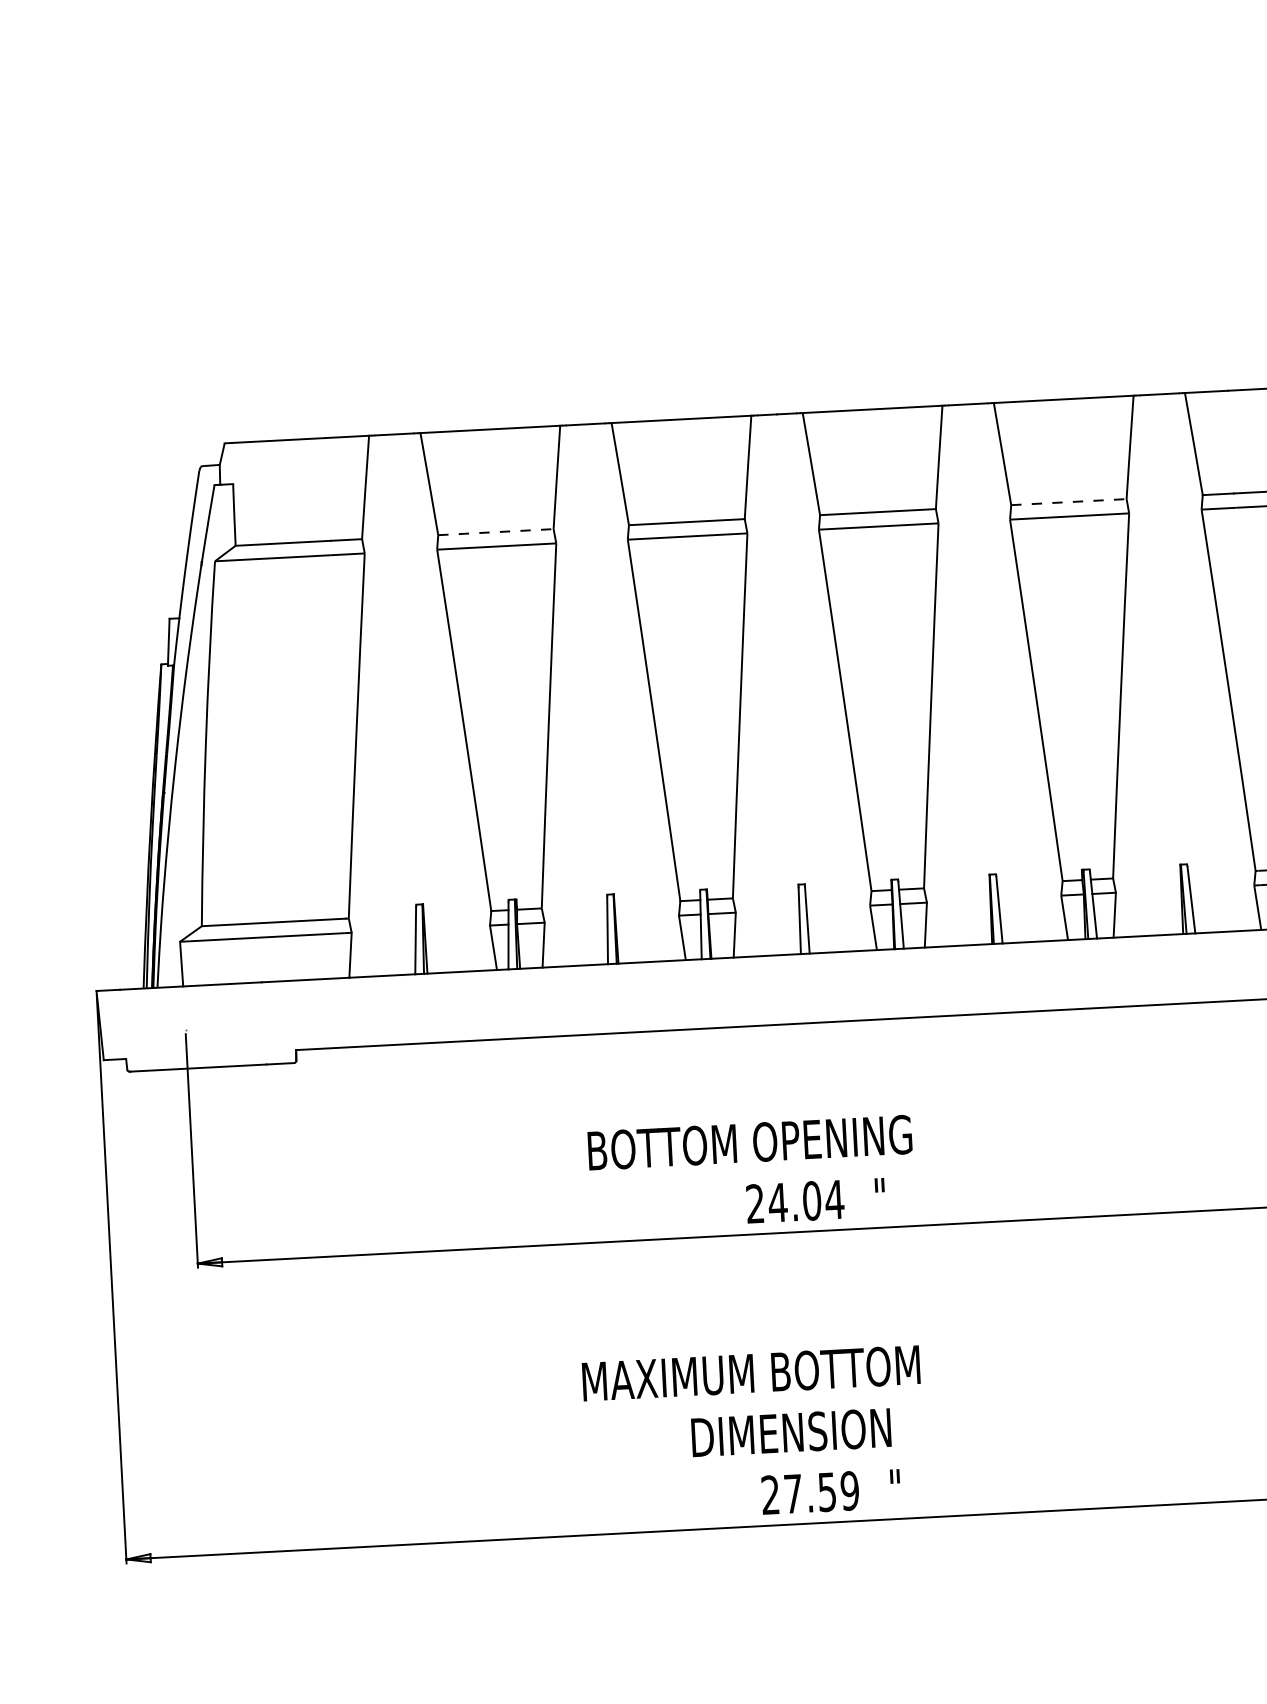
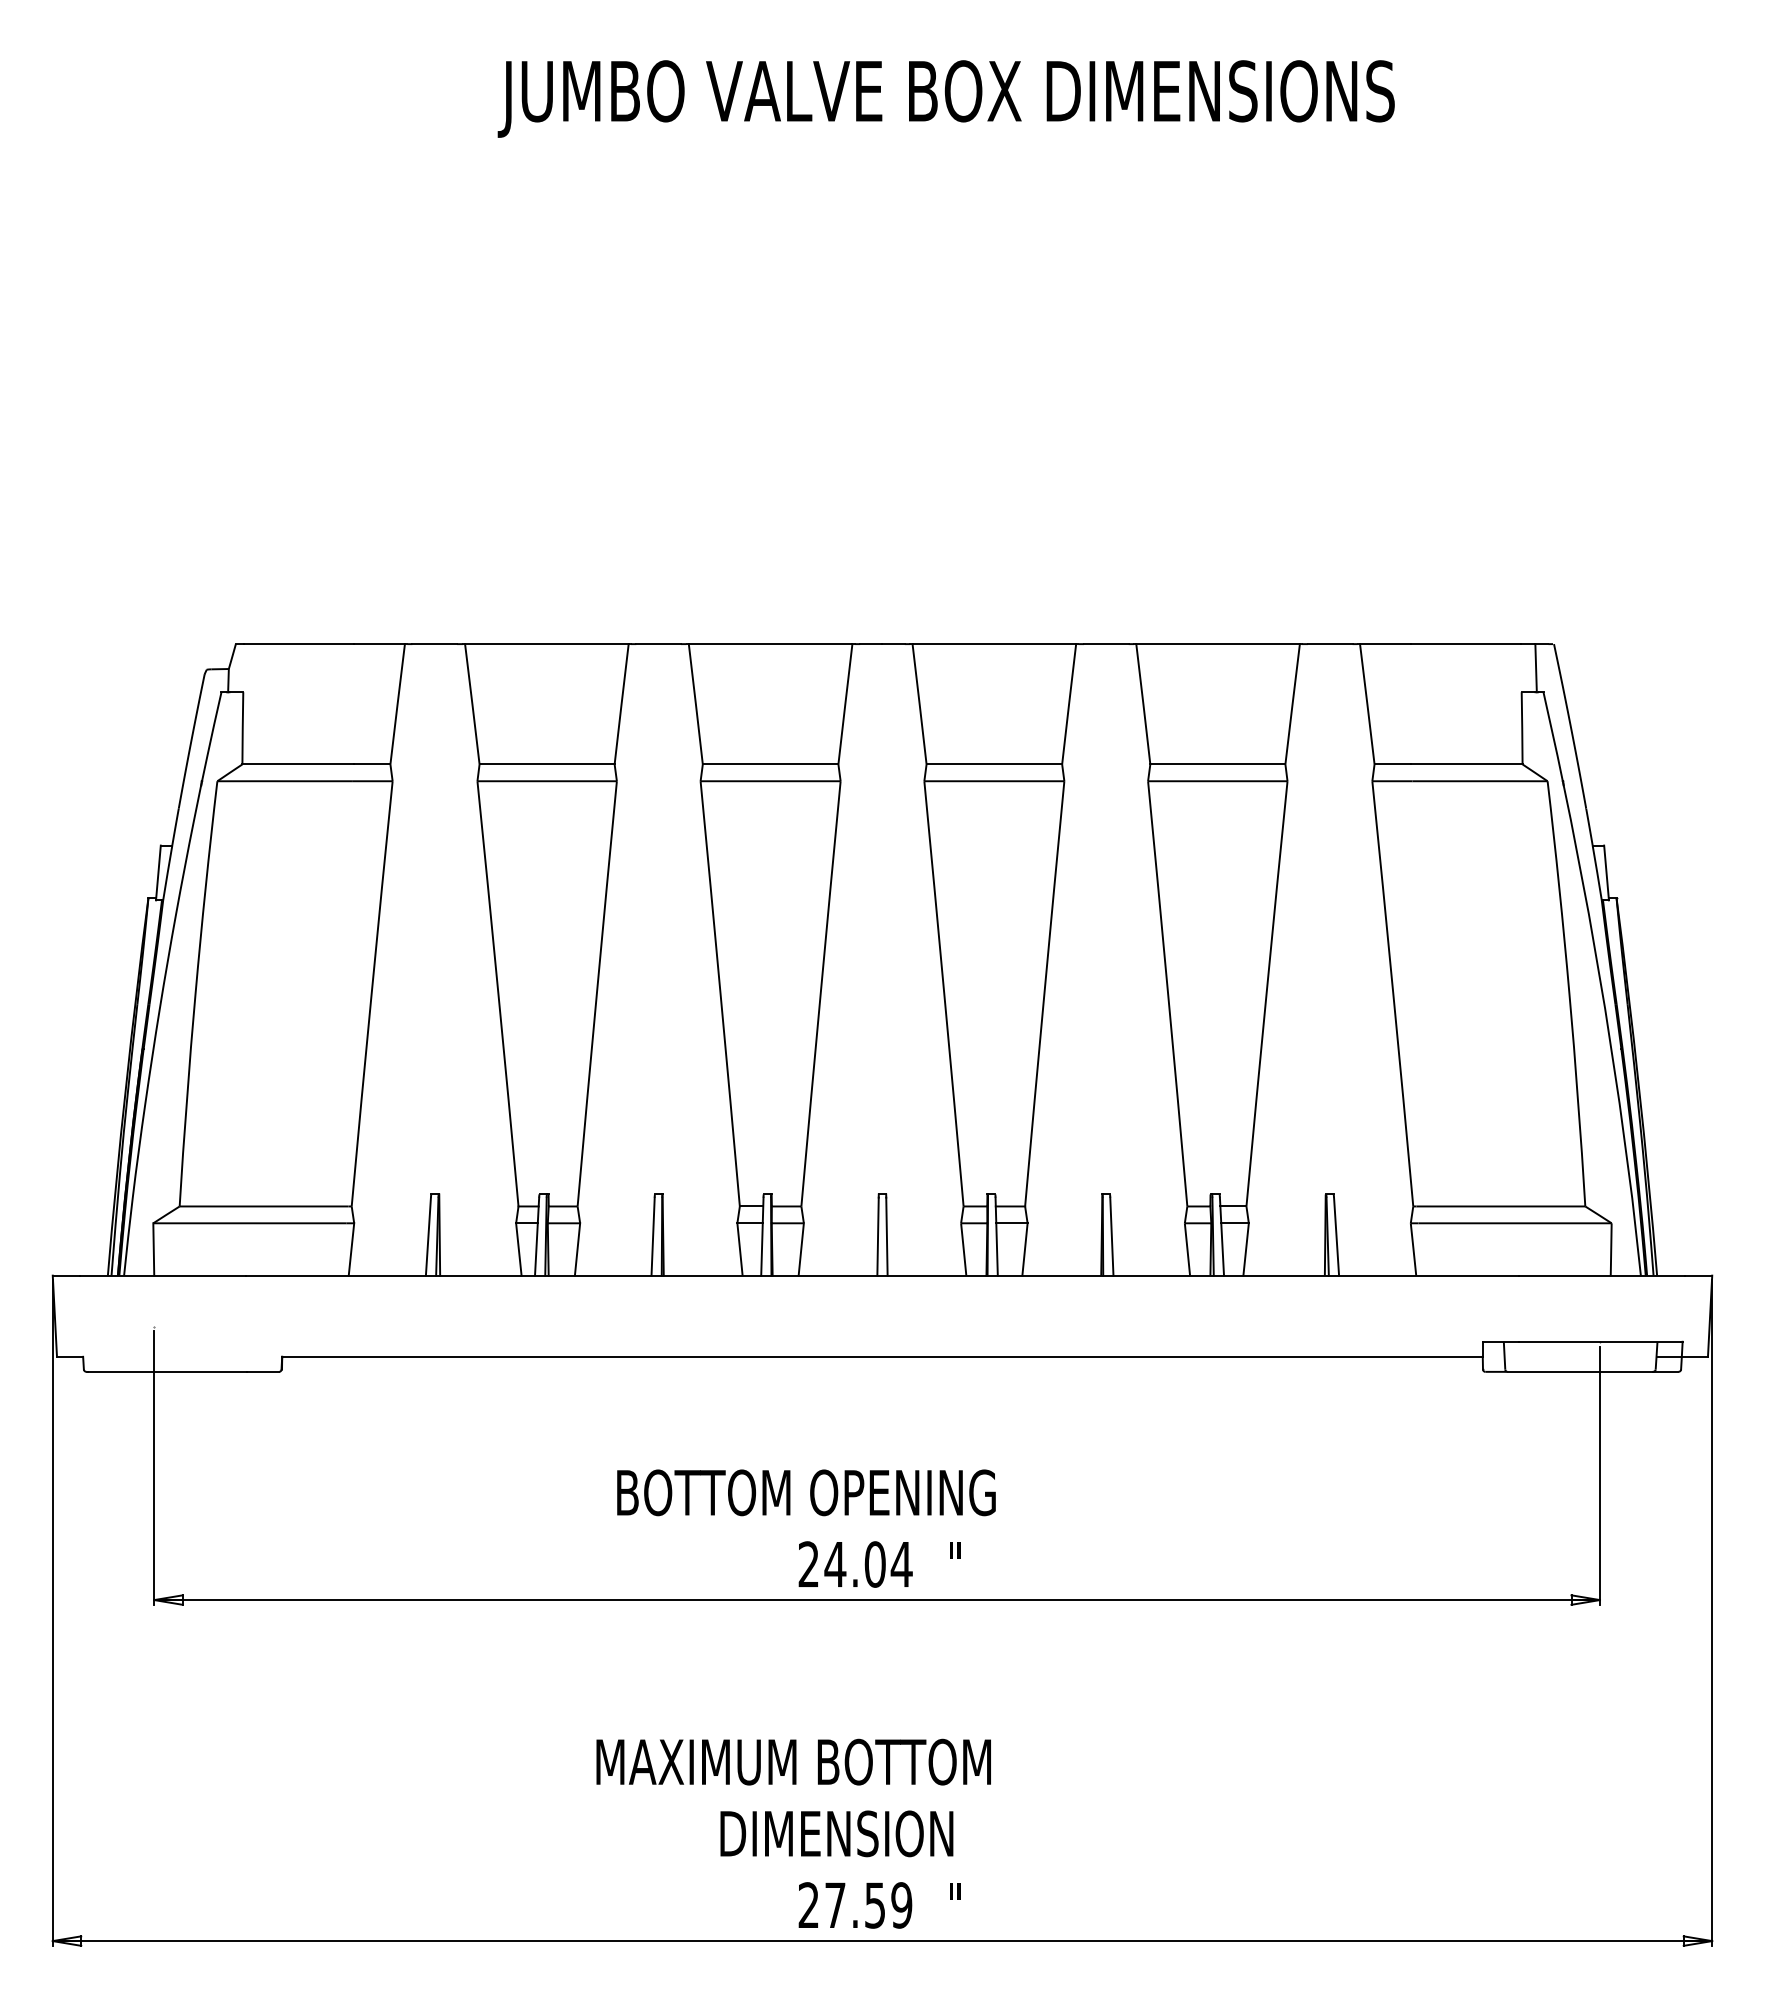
line: (1068, 502) -> (1217, 764), dashed -> solid
line: (496, 532) -> (547, 764), dashed -> solid

